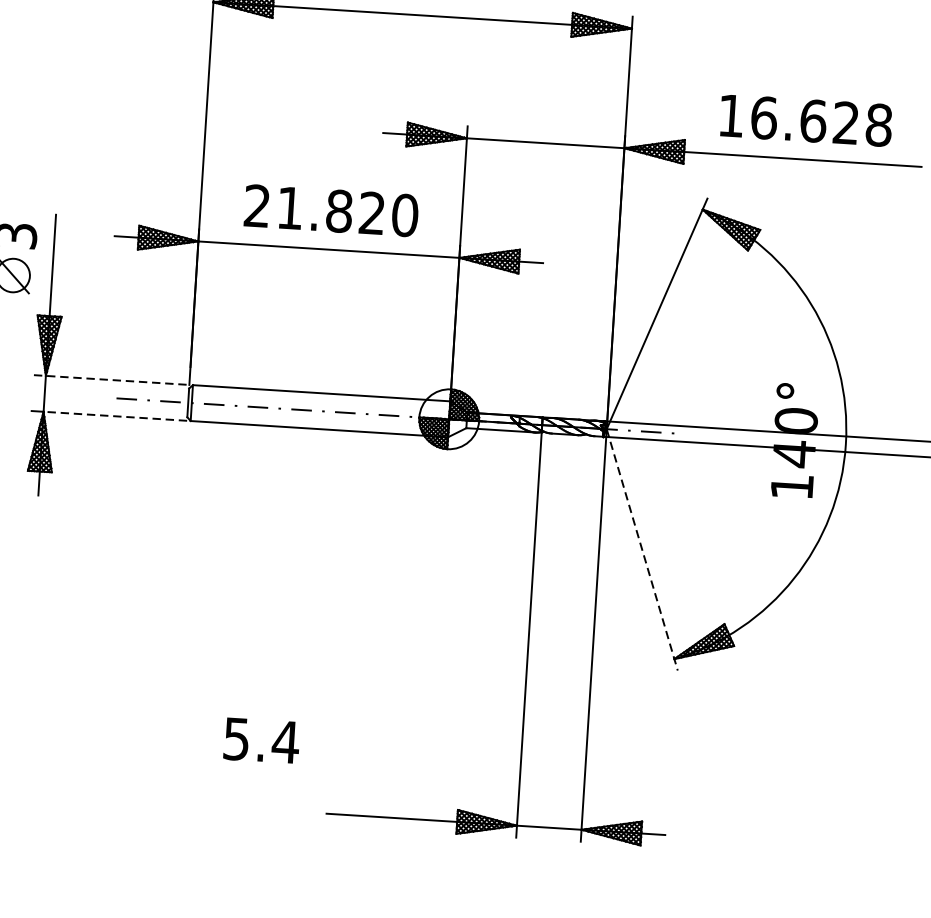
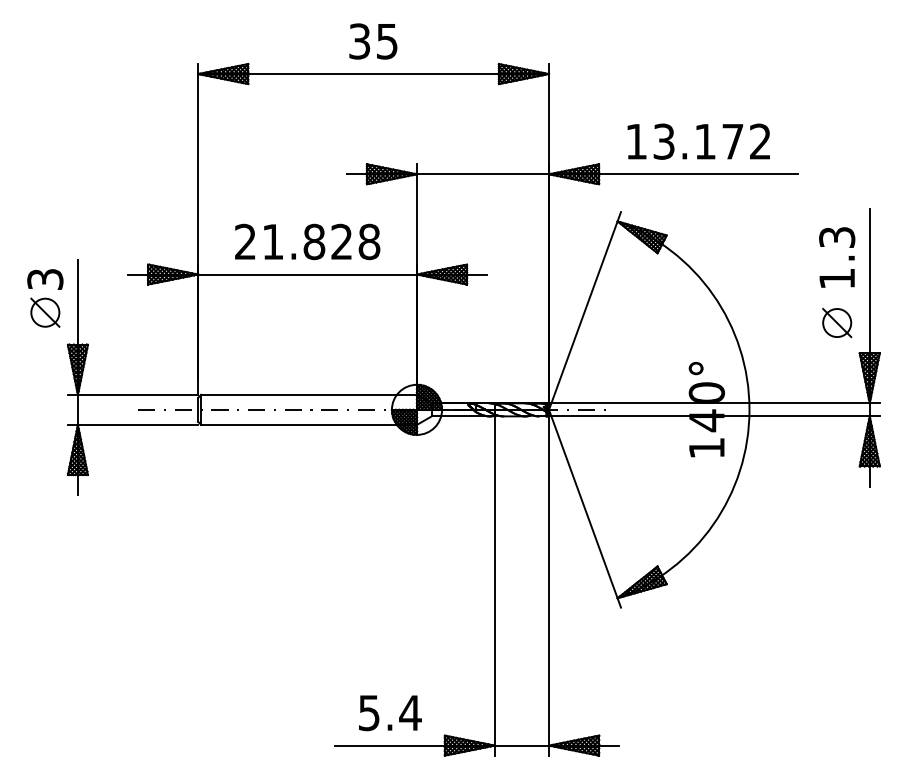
text: (821, 121) -> (712, 141), 16.628 -> 13.172
text: (405, 214) -> (369, 241), 21.820 -> 21.828
line: (112, 379) -> (133, 394), dashed -> solid
line: (114, 415) -> (137, 424), dashed -> solid
line: (642, 550) -> (585, 509), dashed -> solid
text: (261, 741) -> (390, 713), moved

